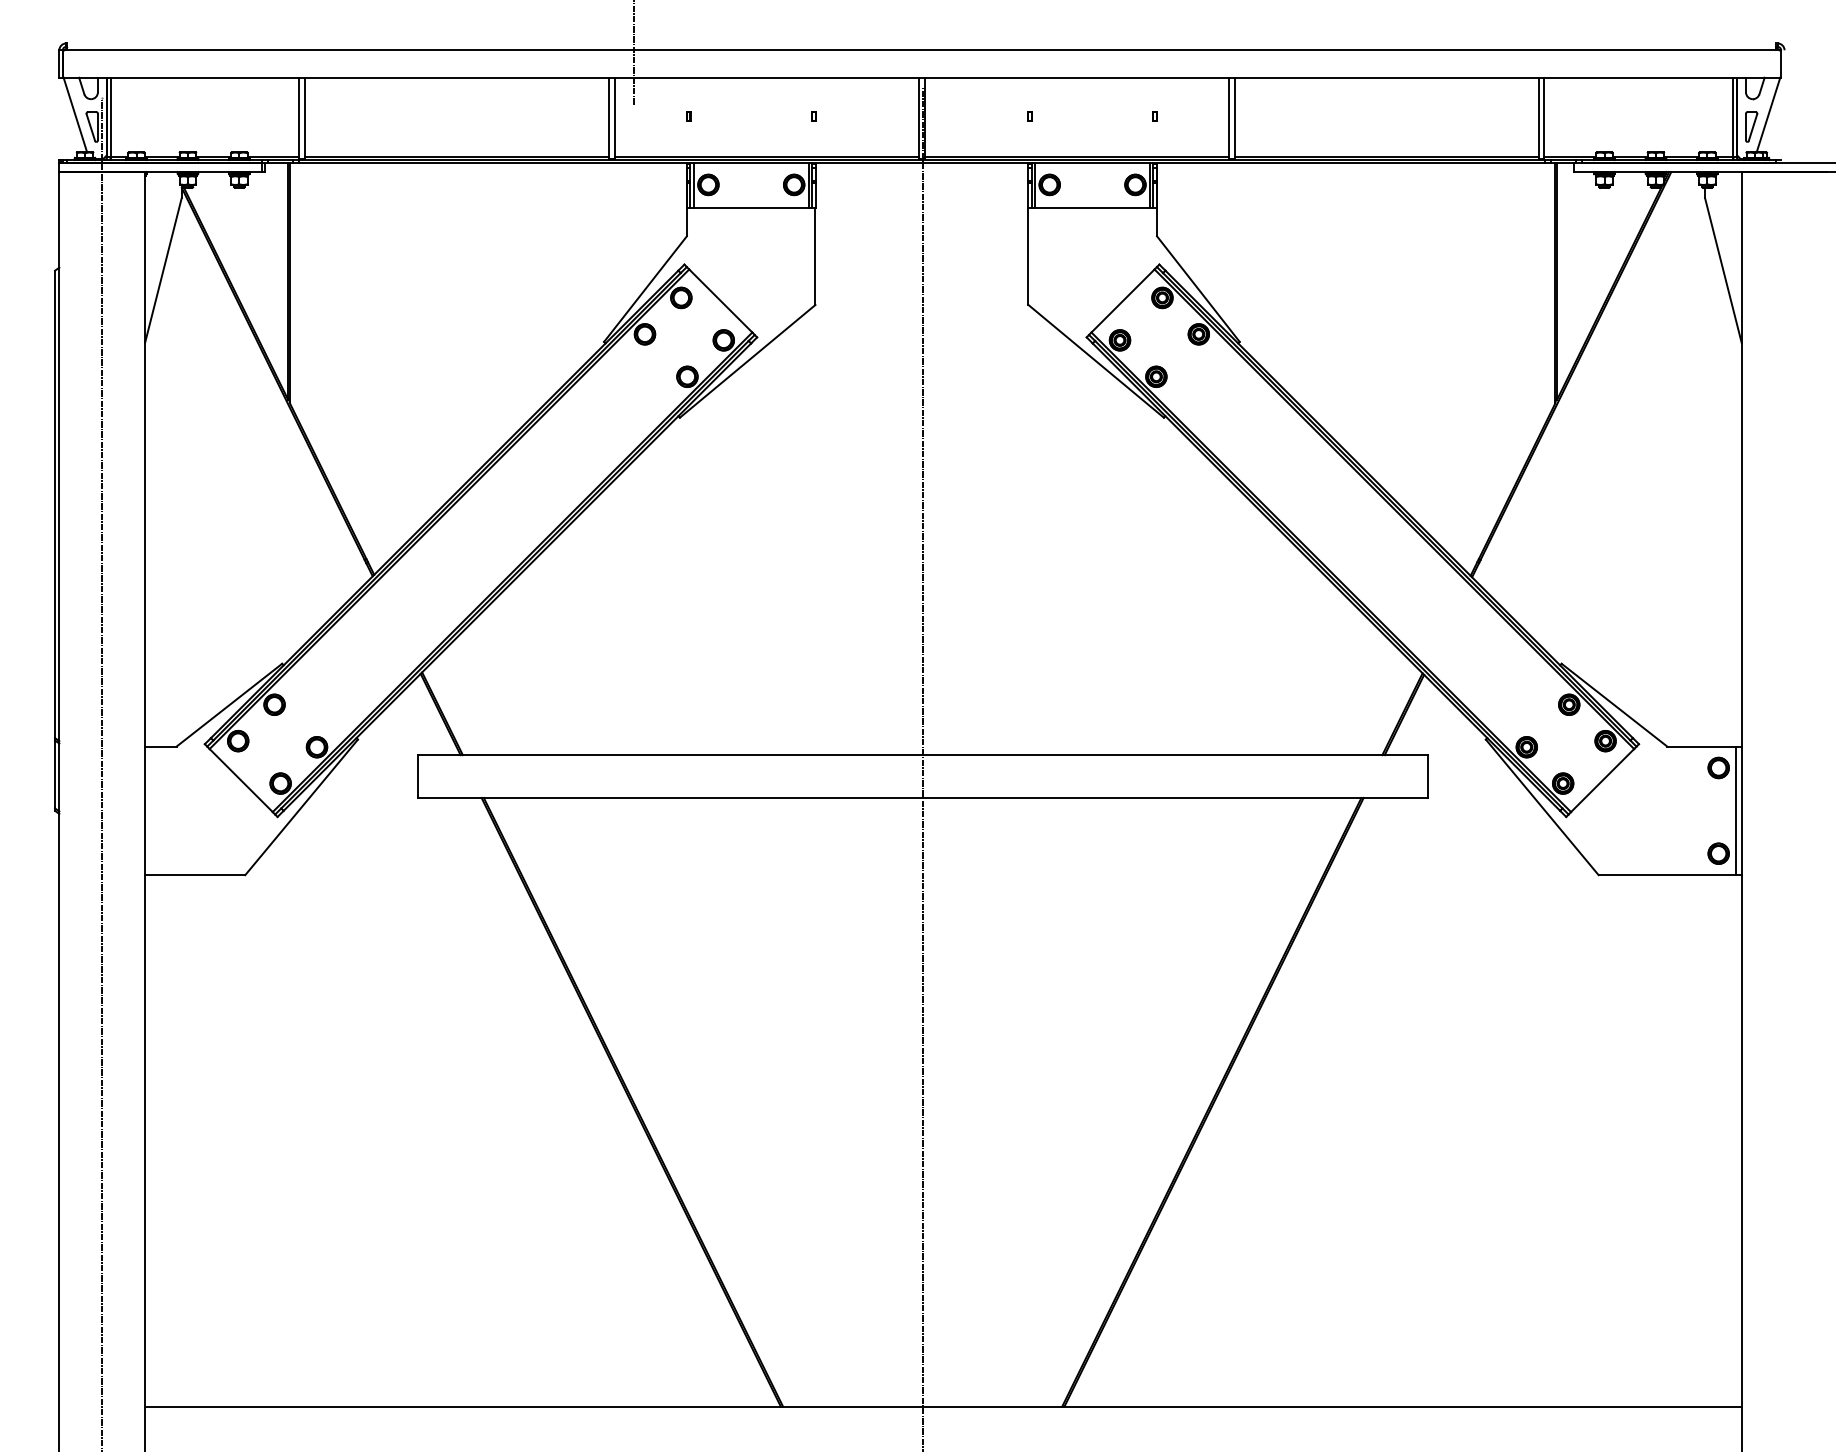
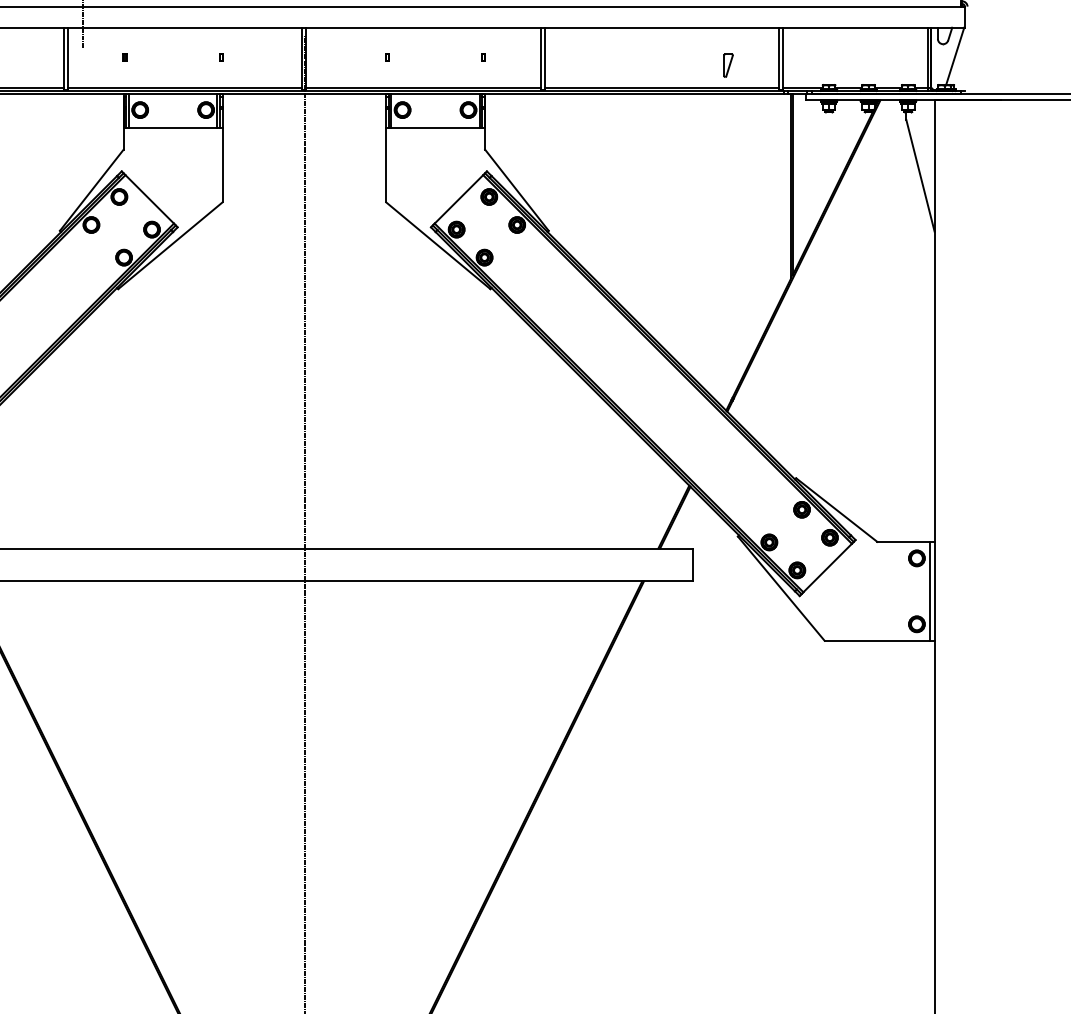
part: (1751, 126) -> (728, 65), moved

